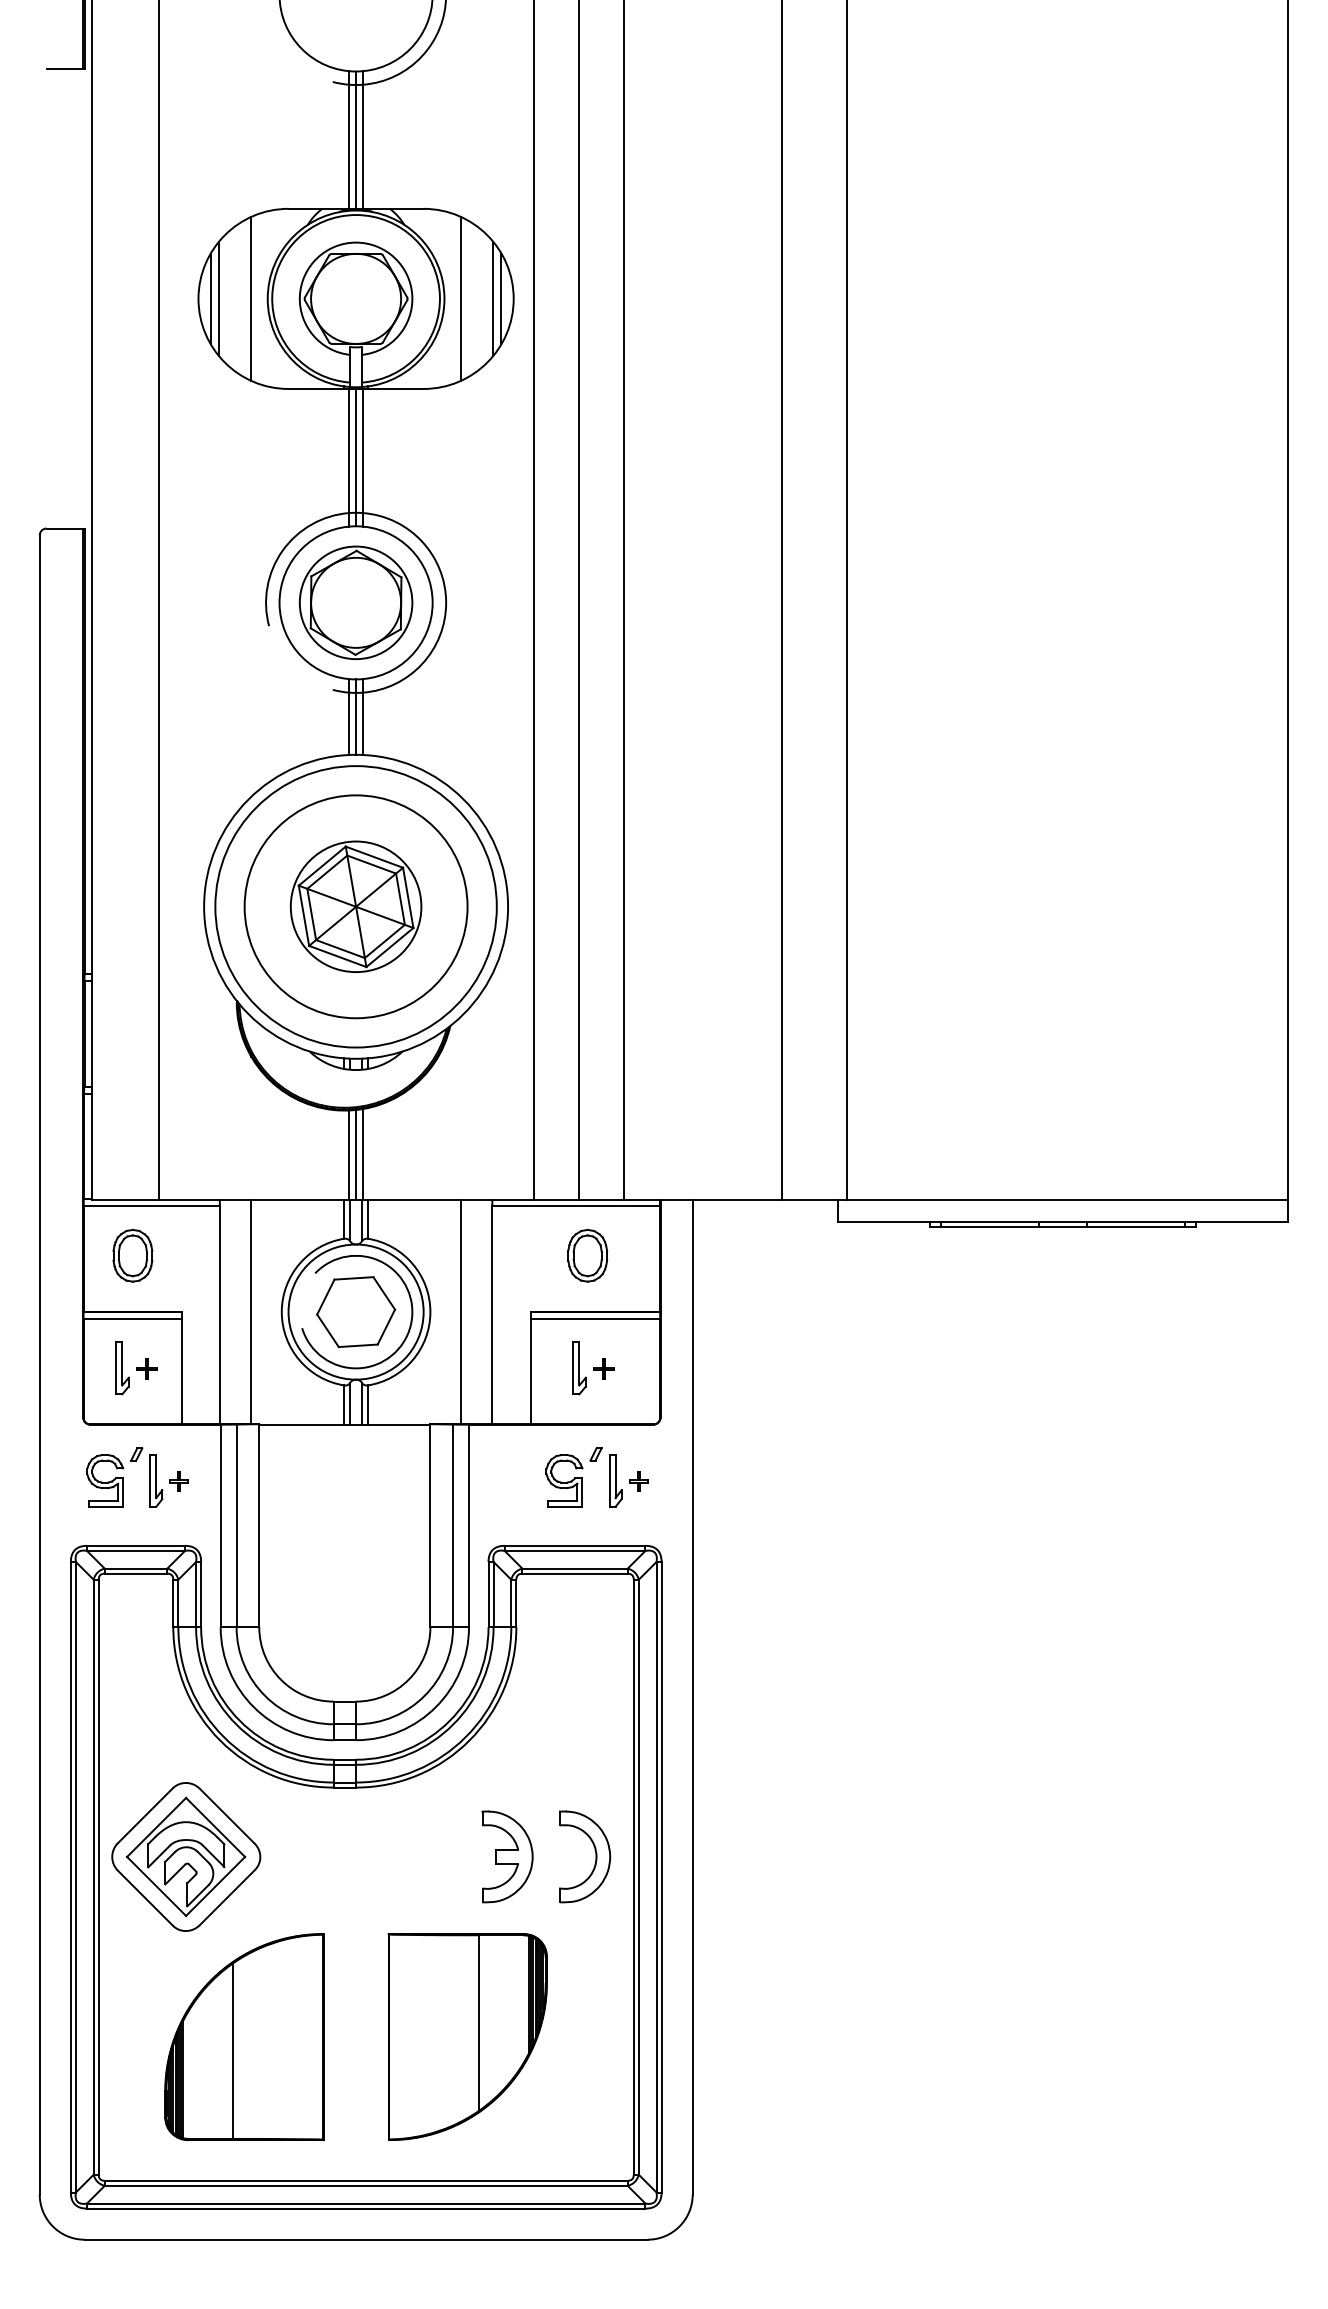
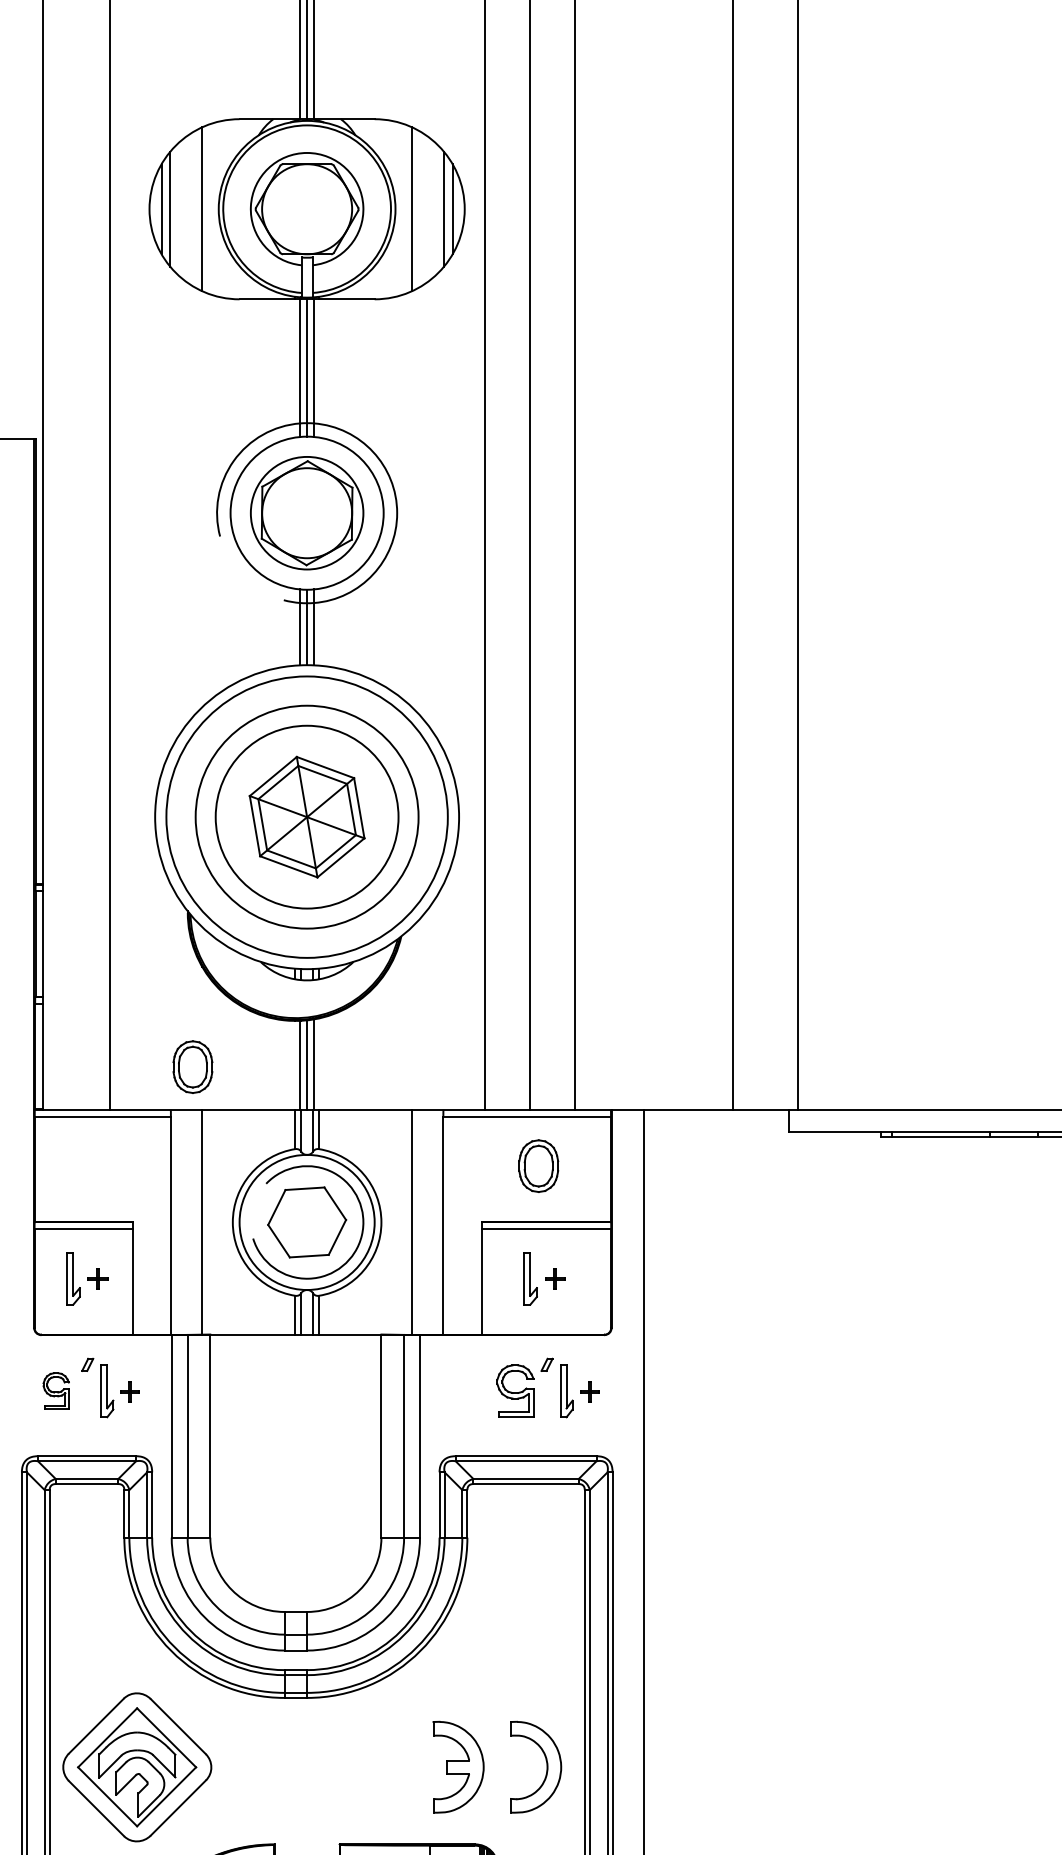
circle: (355, 906) -> (306, 816), size x1.4
part: (132, 1255) -> (192, 1066), moved
part: (105, 1480) -> (56, 1390), size x0.7

